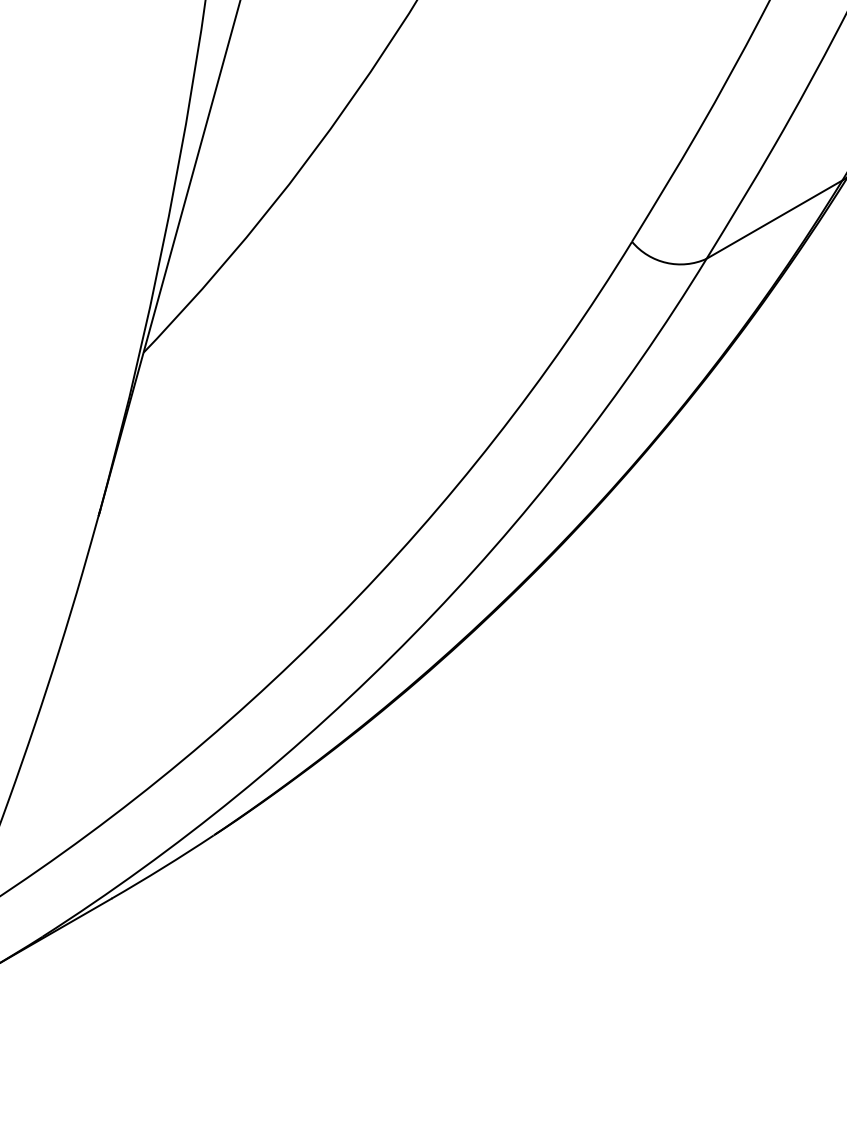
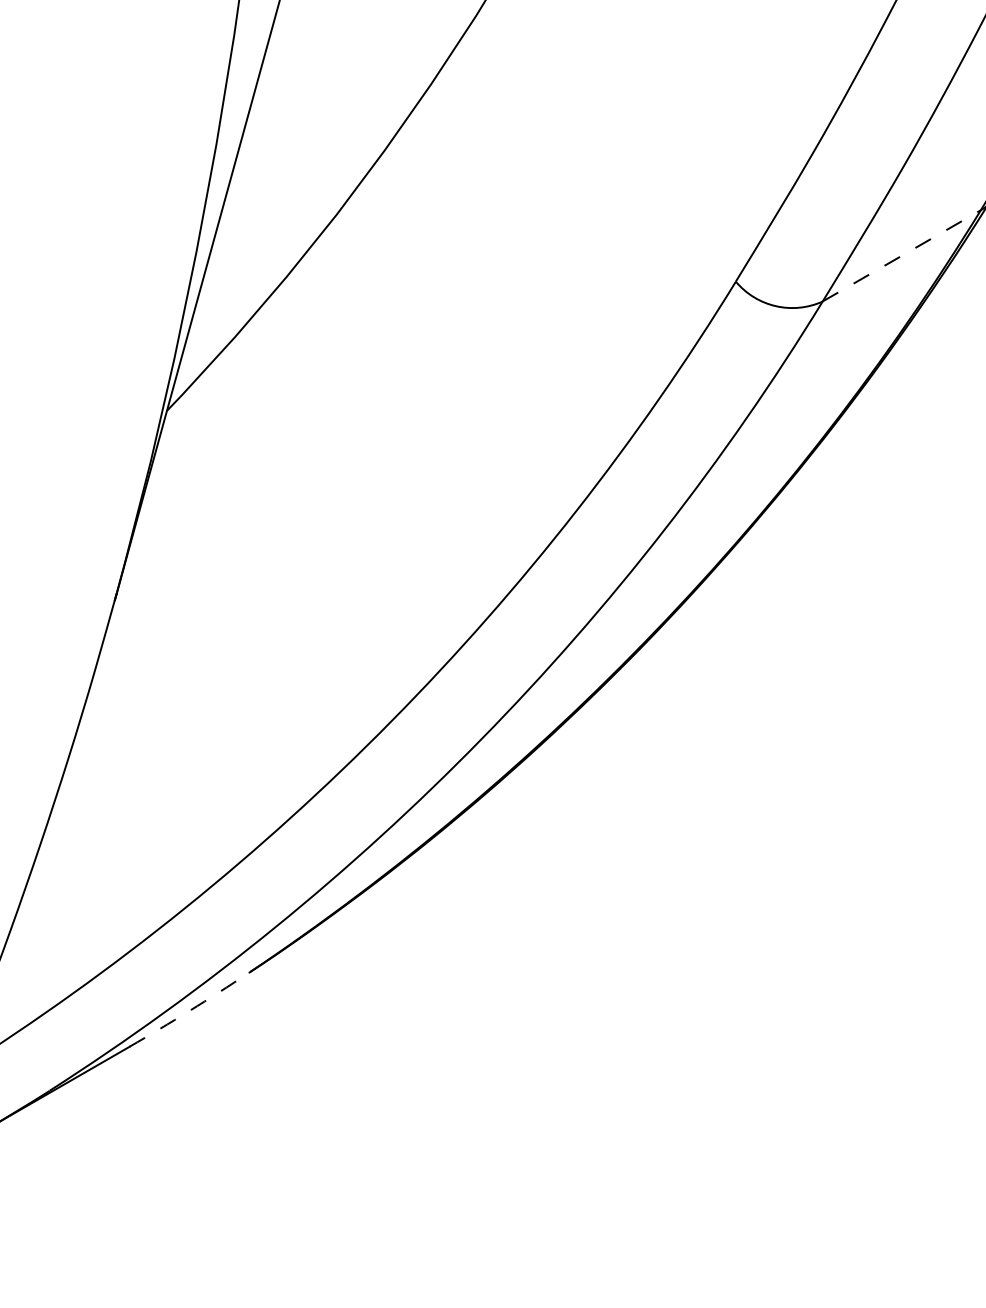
line: (774, 219) -> (901, 255), solid -> dashed
arc: (163, 867) -> (190, 1010), solid -> dashed

